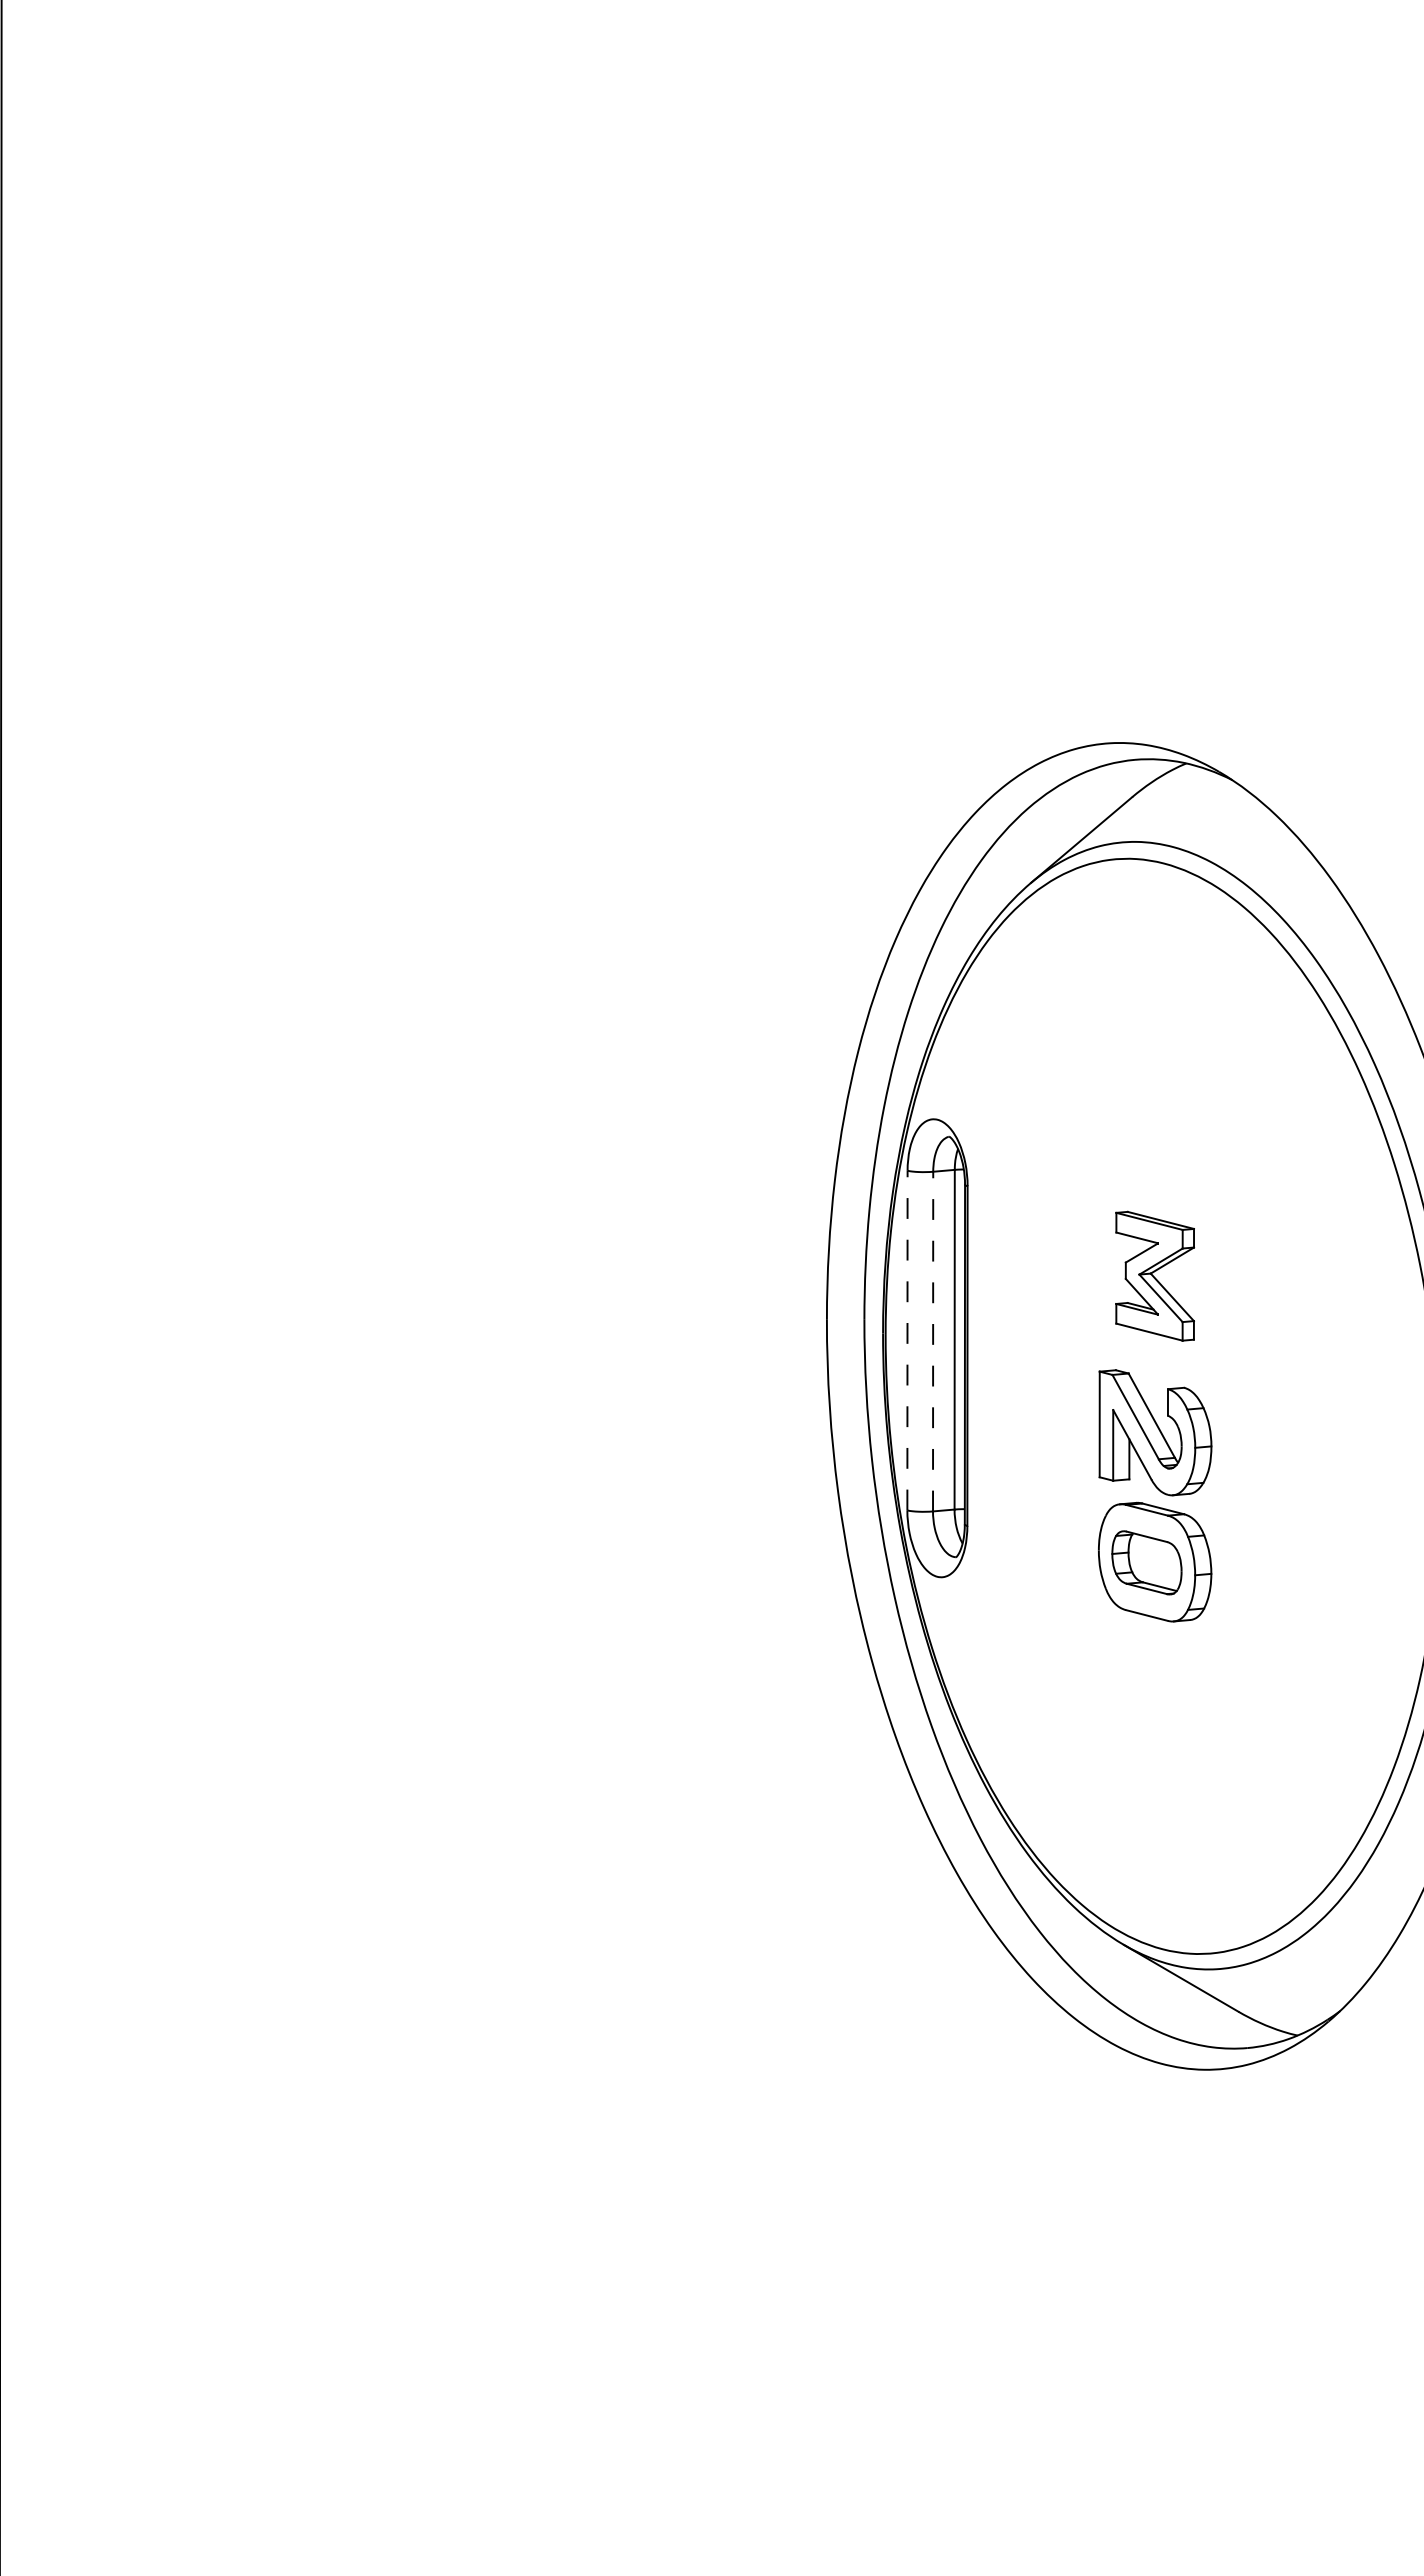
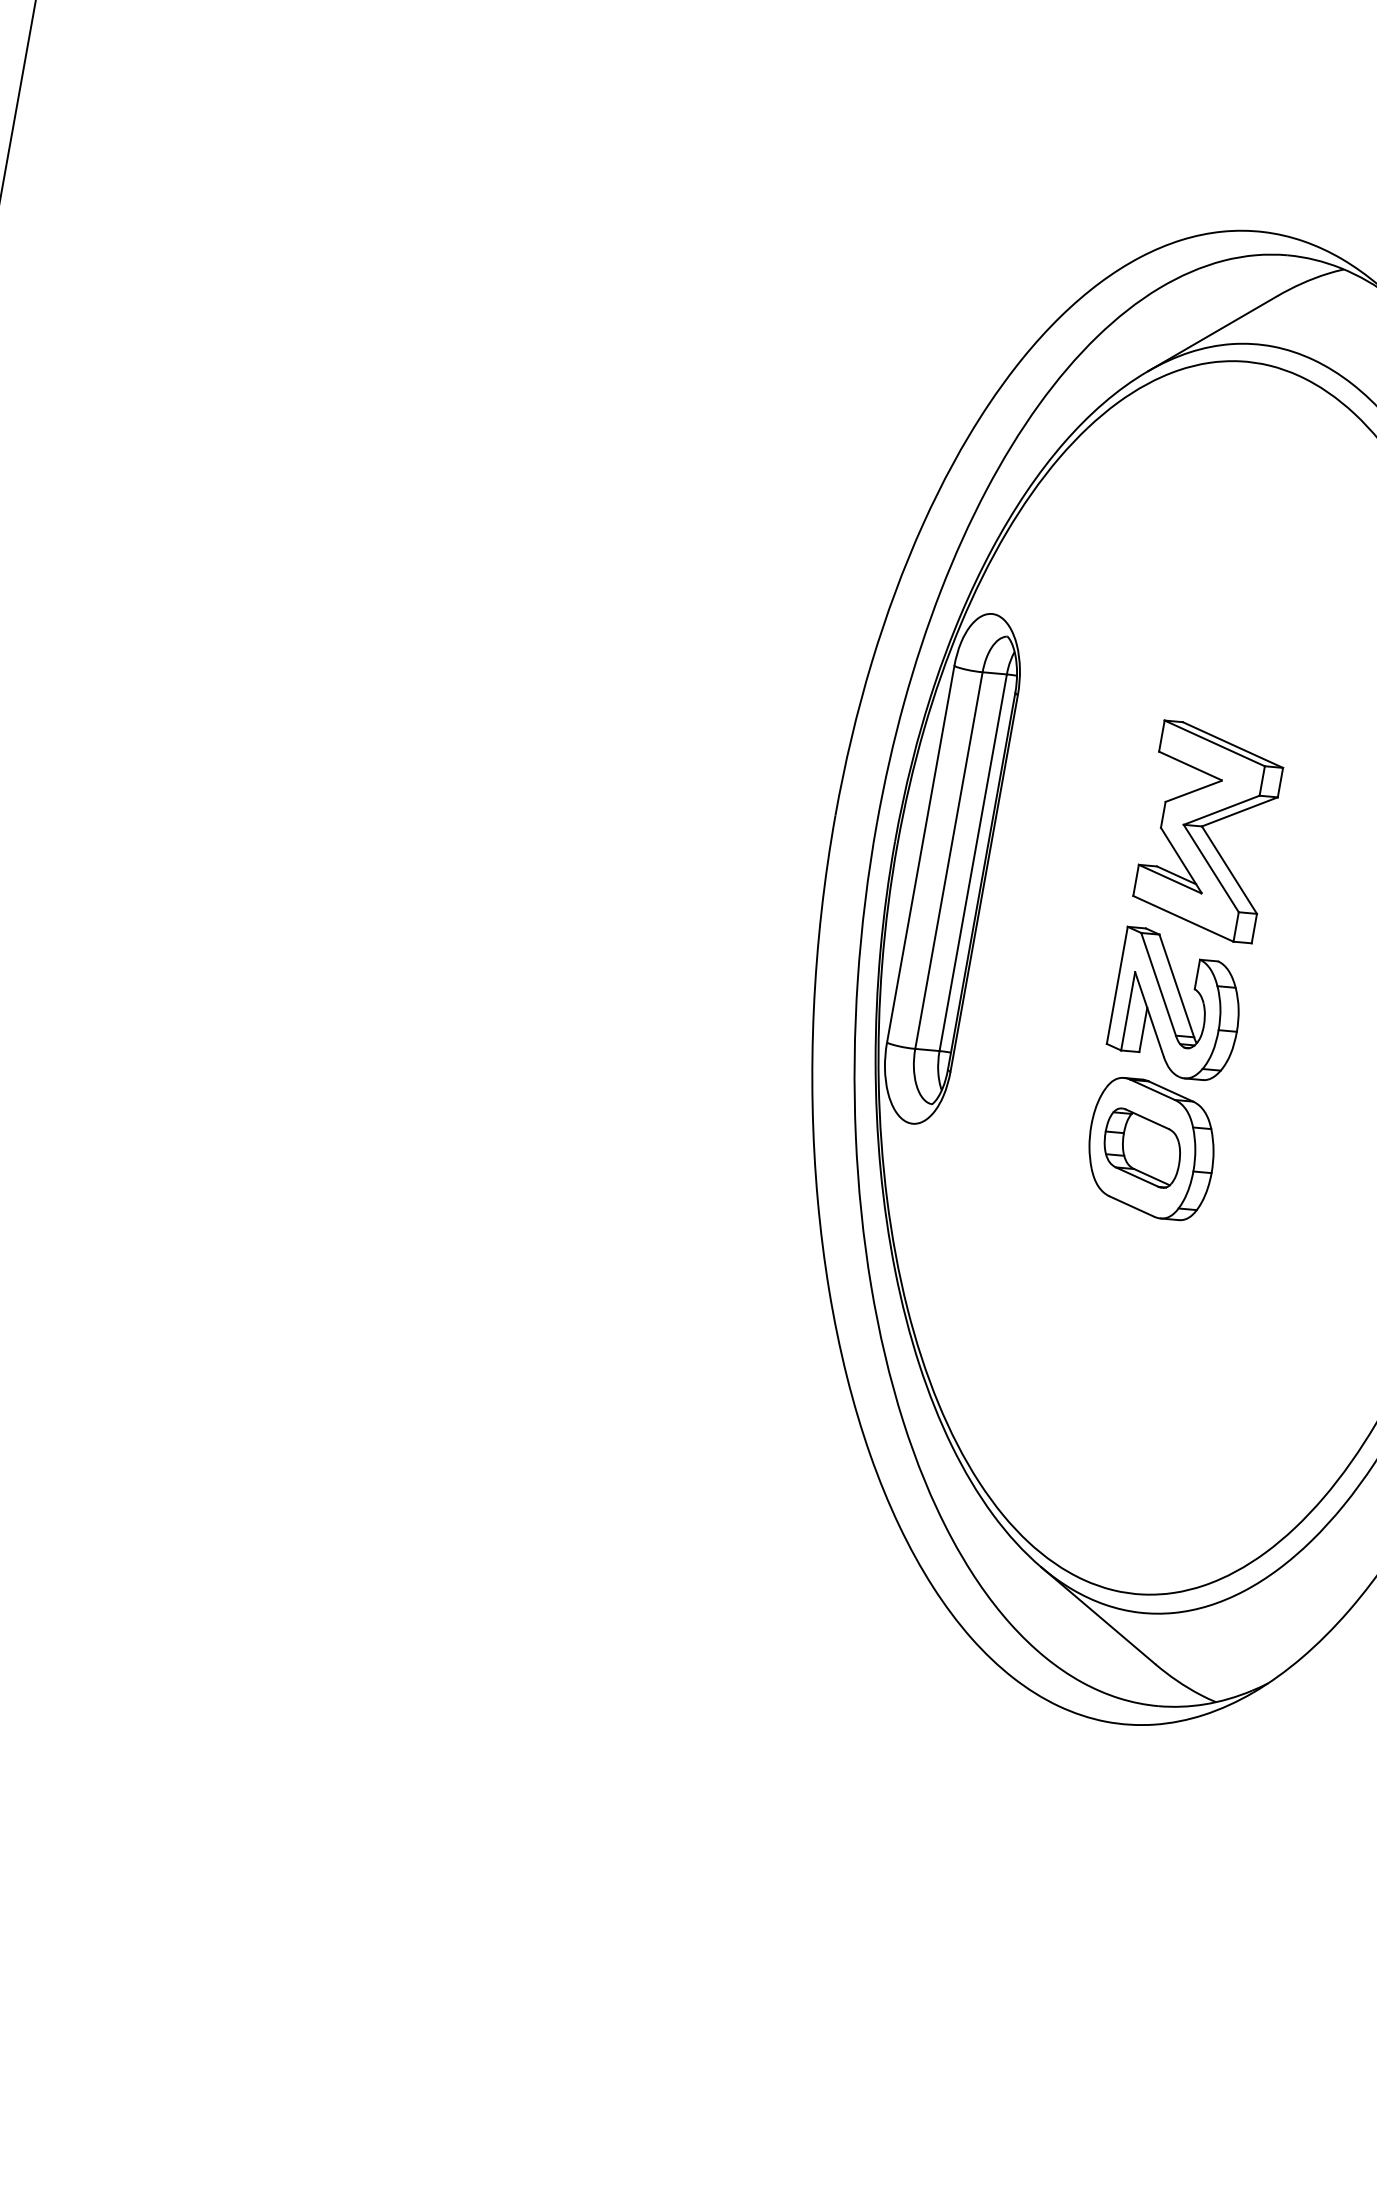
part: (1154, 1276) -> (1207, 832), size x1.43
line: (907, 1340) -> (920, 854), dashed -> solid
line: (933, 1341) -> (949, 860), dashed -> solid

